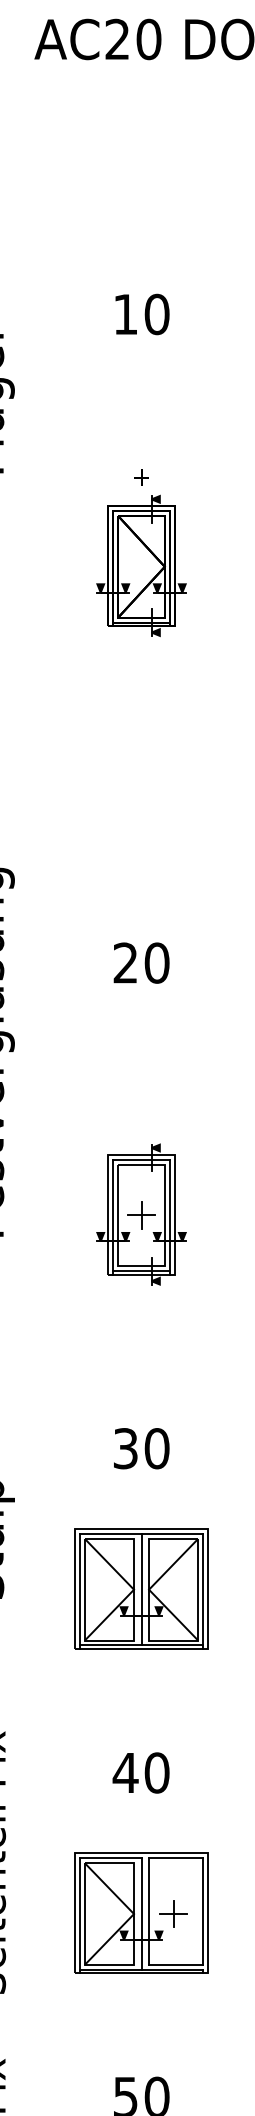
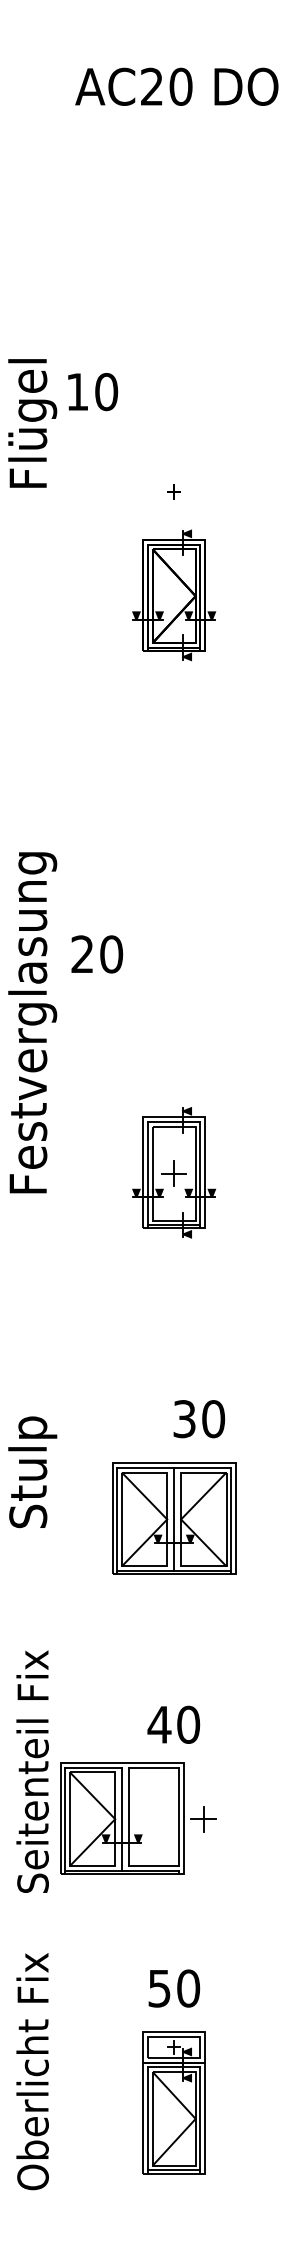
text: (142, 315) -> (93, 392), moved
part: (141, 566) -> (174, 595), moved
text: (141, 963) -> (97, 954), moved
text: (141, 1449) -> (199, 1419), moved
text: (140, 1772) -> (173, 1724), moved
part: (141, 1913) -> (122, 1818), moved

